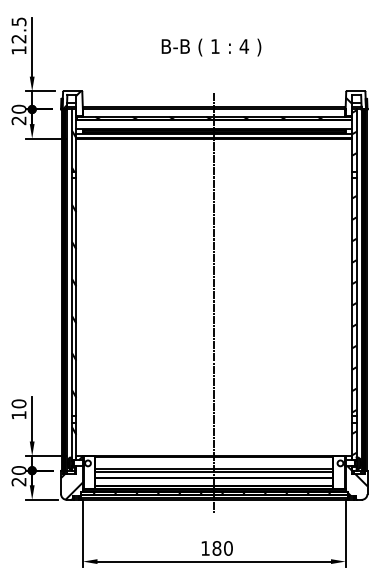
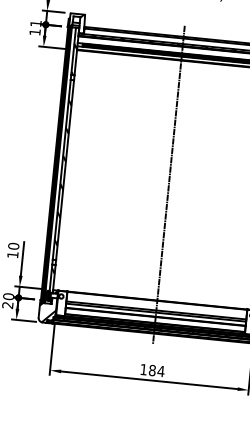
text: (18, 114) -> (35, 27), 20 -> 11
text: (228, 548) -> (161, 371), 180 -> 184

